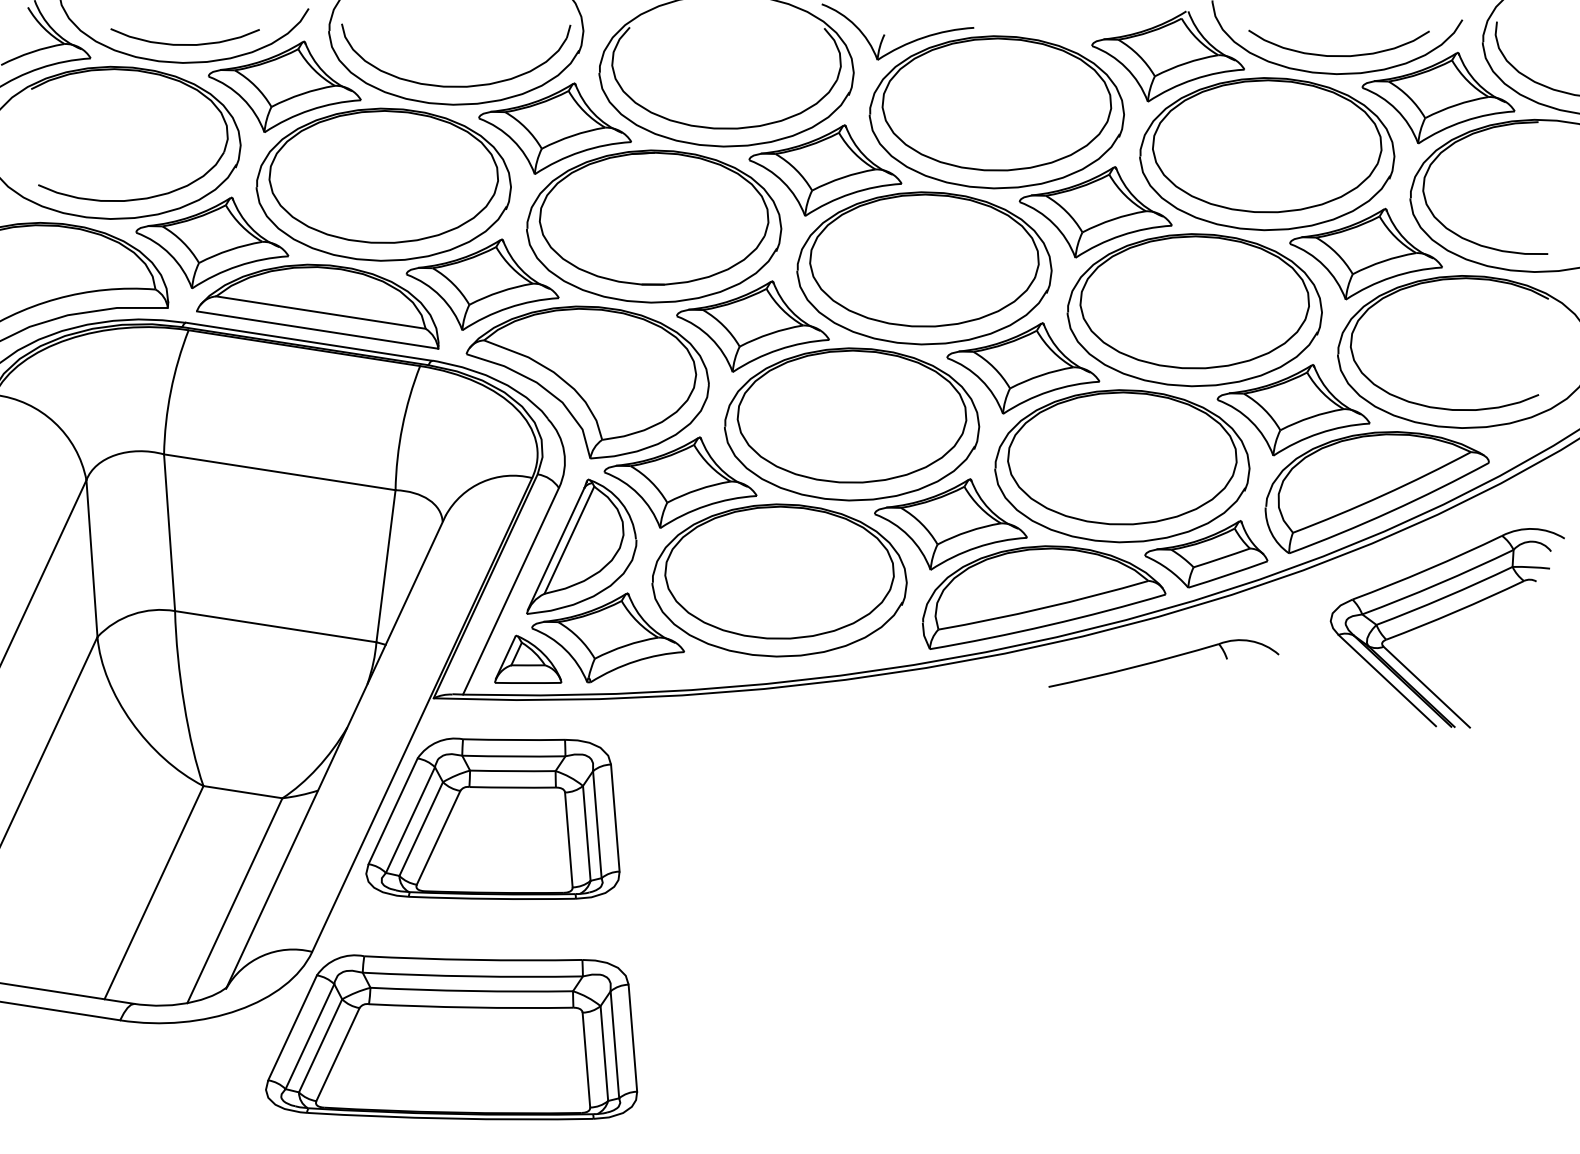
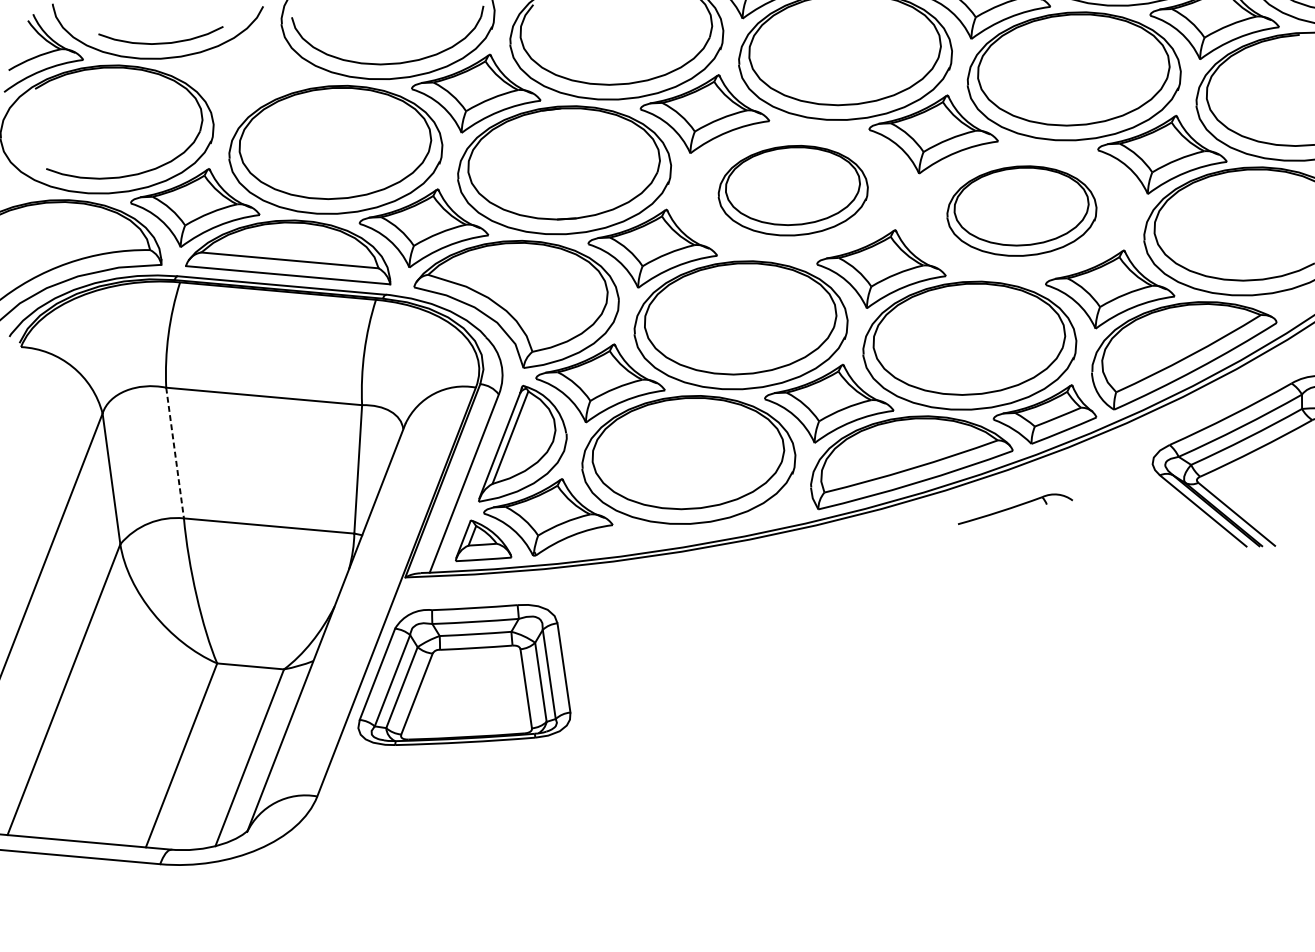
part: (284, 86) -> (247, 72), removed
part: (924, 268) -> (793, 190), size x0.7
part: (1194, 310) -> (1021, 211), size x0.7
line: (169, 532) -> (175, 452), solid -> dashed
part: (1163, 663) -> (1014, 508), size x0.6
part: (451, 1037) -> (438, 860), removed

